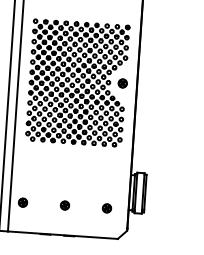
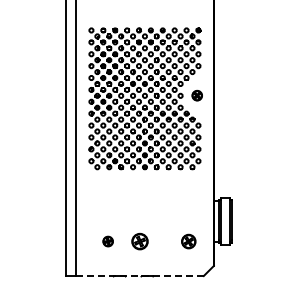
part: (22, 202) -> (107, 241), moved
part: (64, 205) -> (139, 241), size x1.6
part: (106, 208) -> (188, 241), size x1.4
line: (62, 235) -> (139, 276), solid -> dashed

